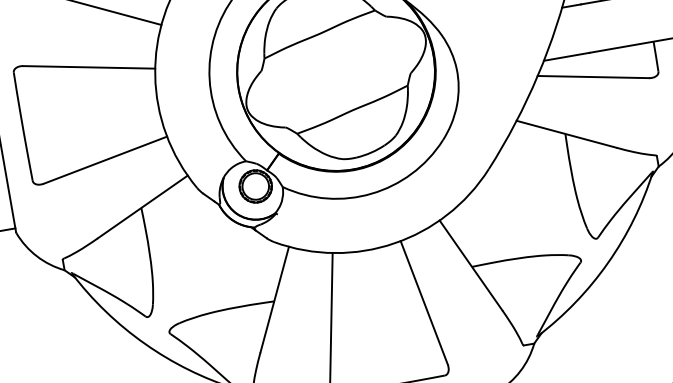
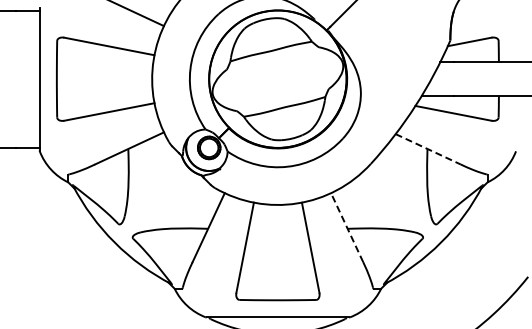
line: (566, 134) -> (428, 149), solid -> dashed
line: (470, 265) -> (346, 227), solid -> dashed

